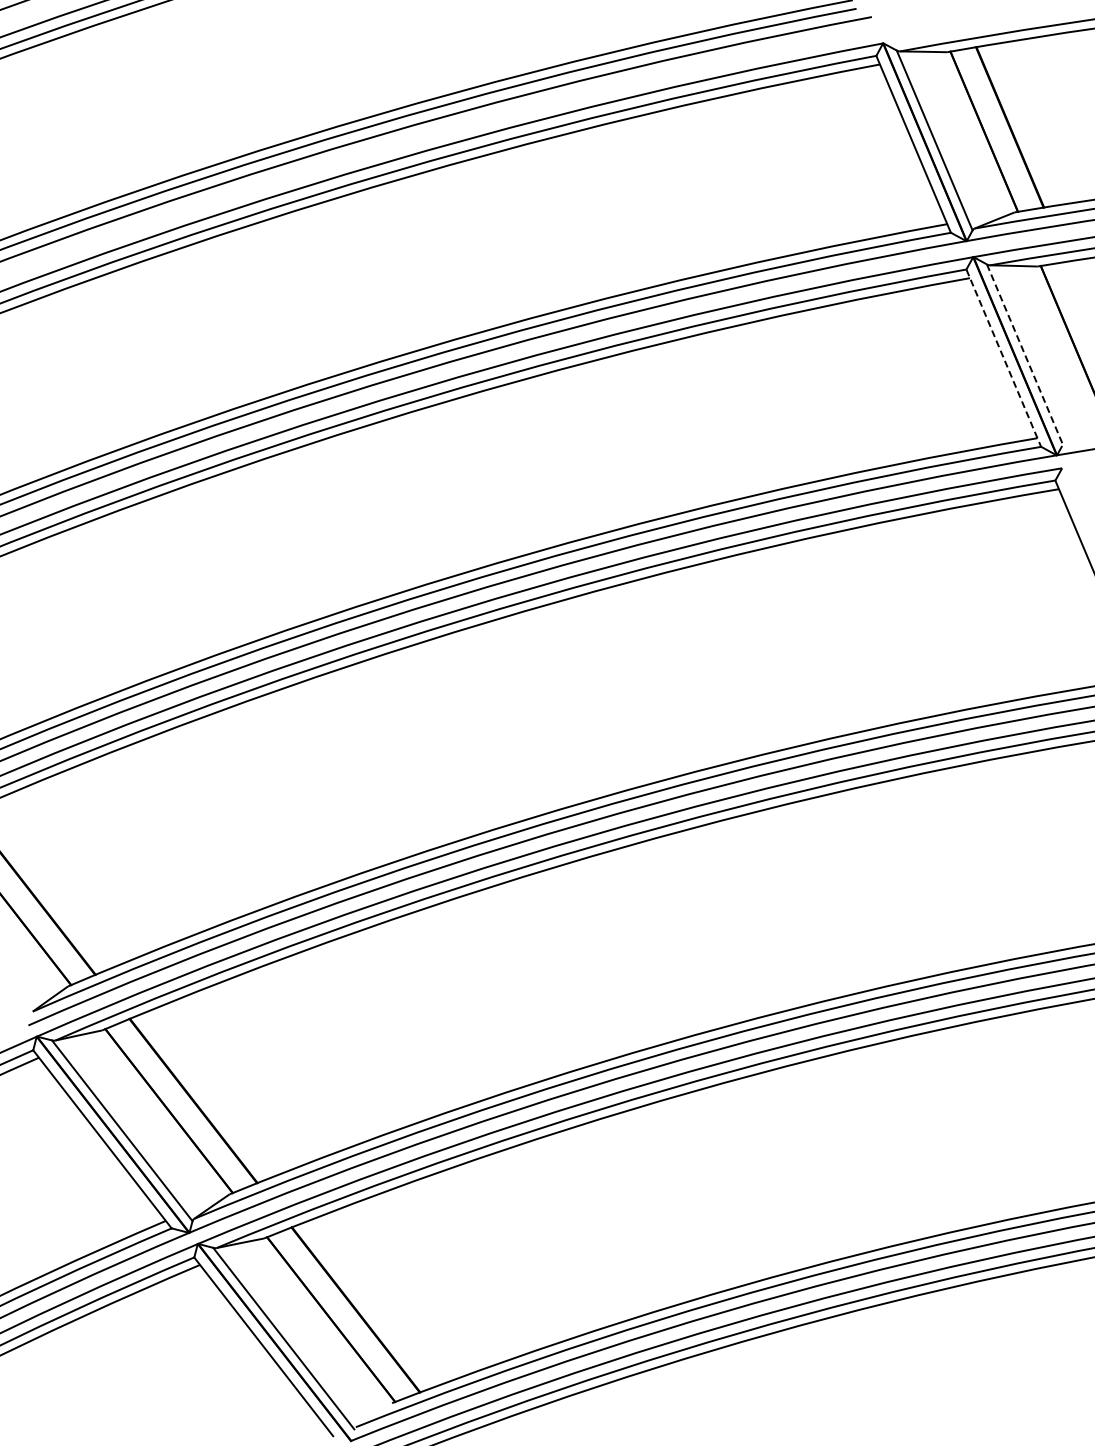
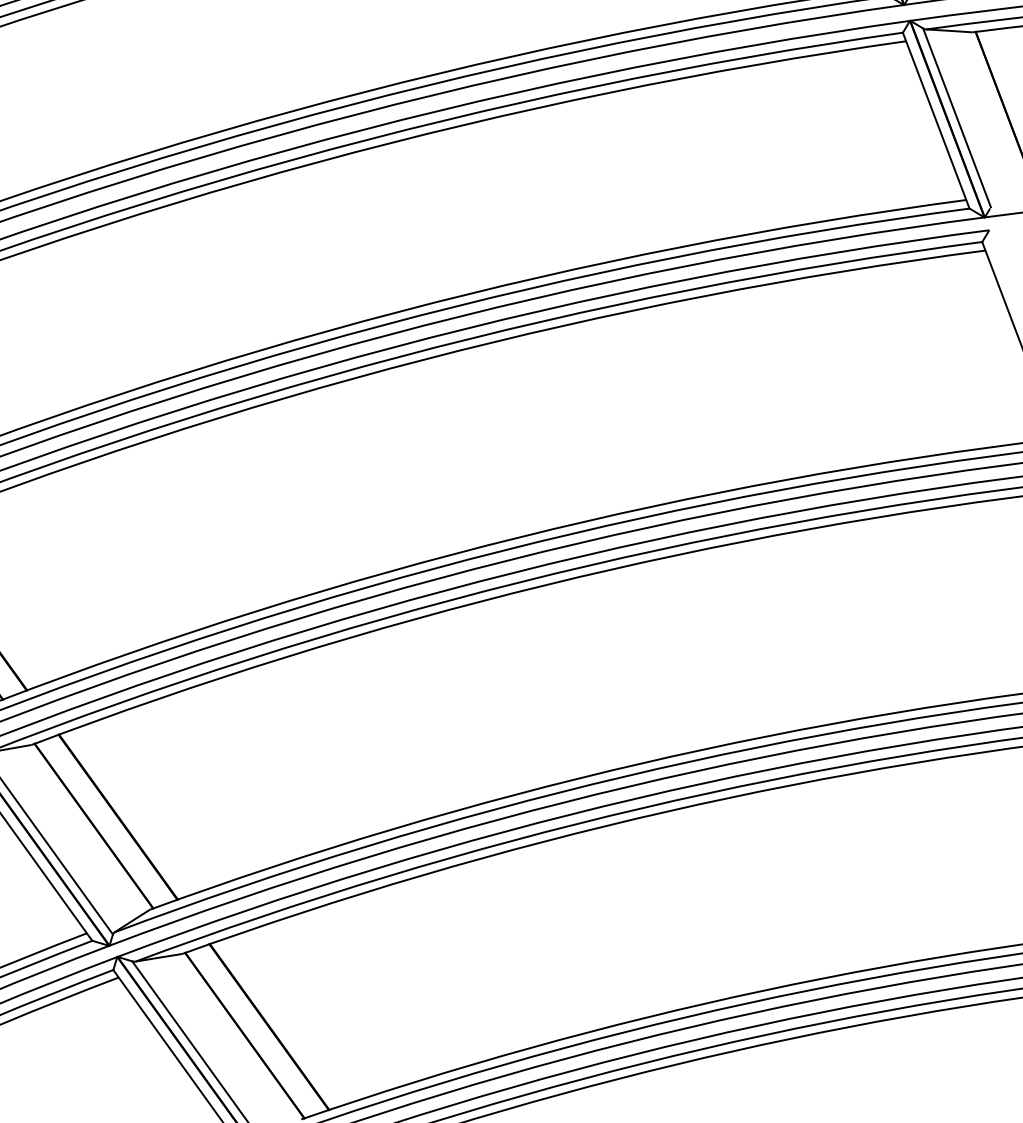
line: (1024, 354) -> (956, 117), dashed -> solid
line: (1004, 358) -> (936, 120), dashed -> solid

